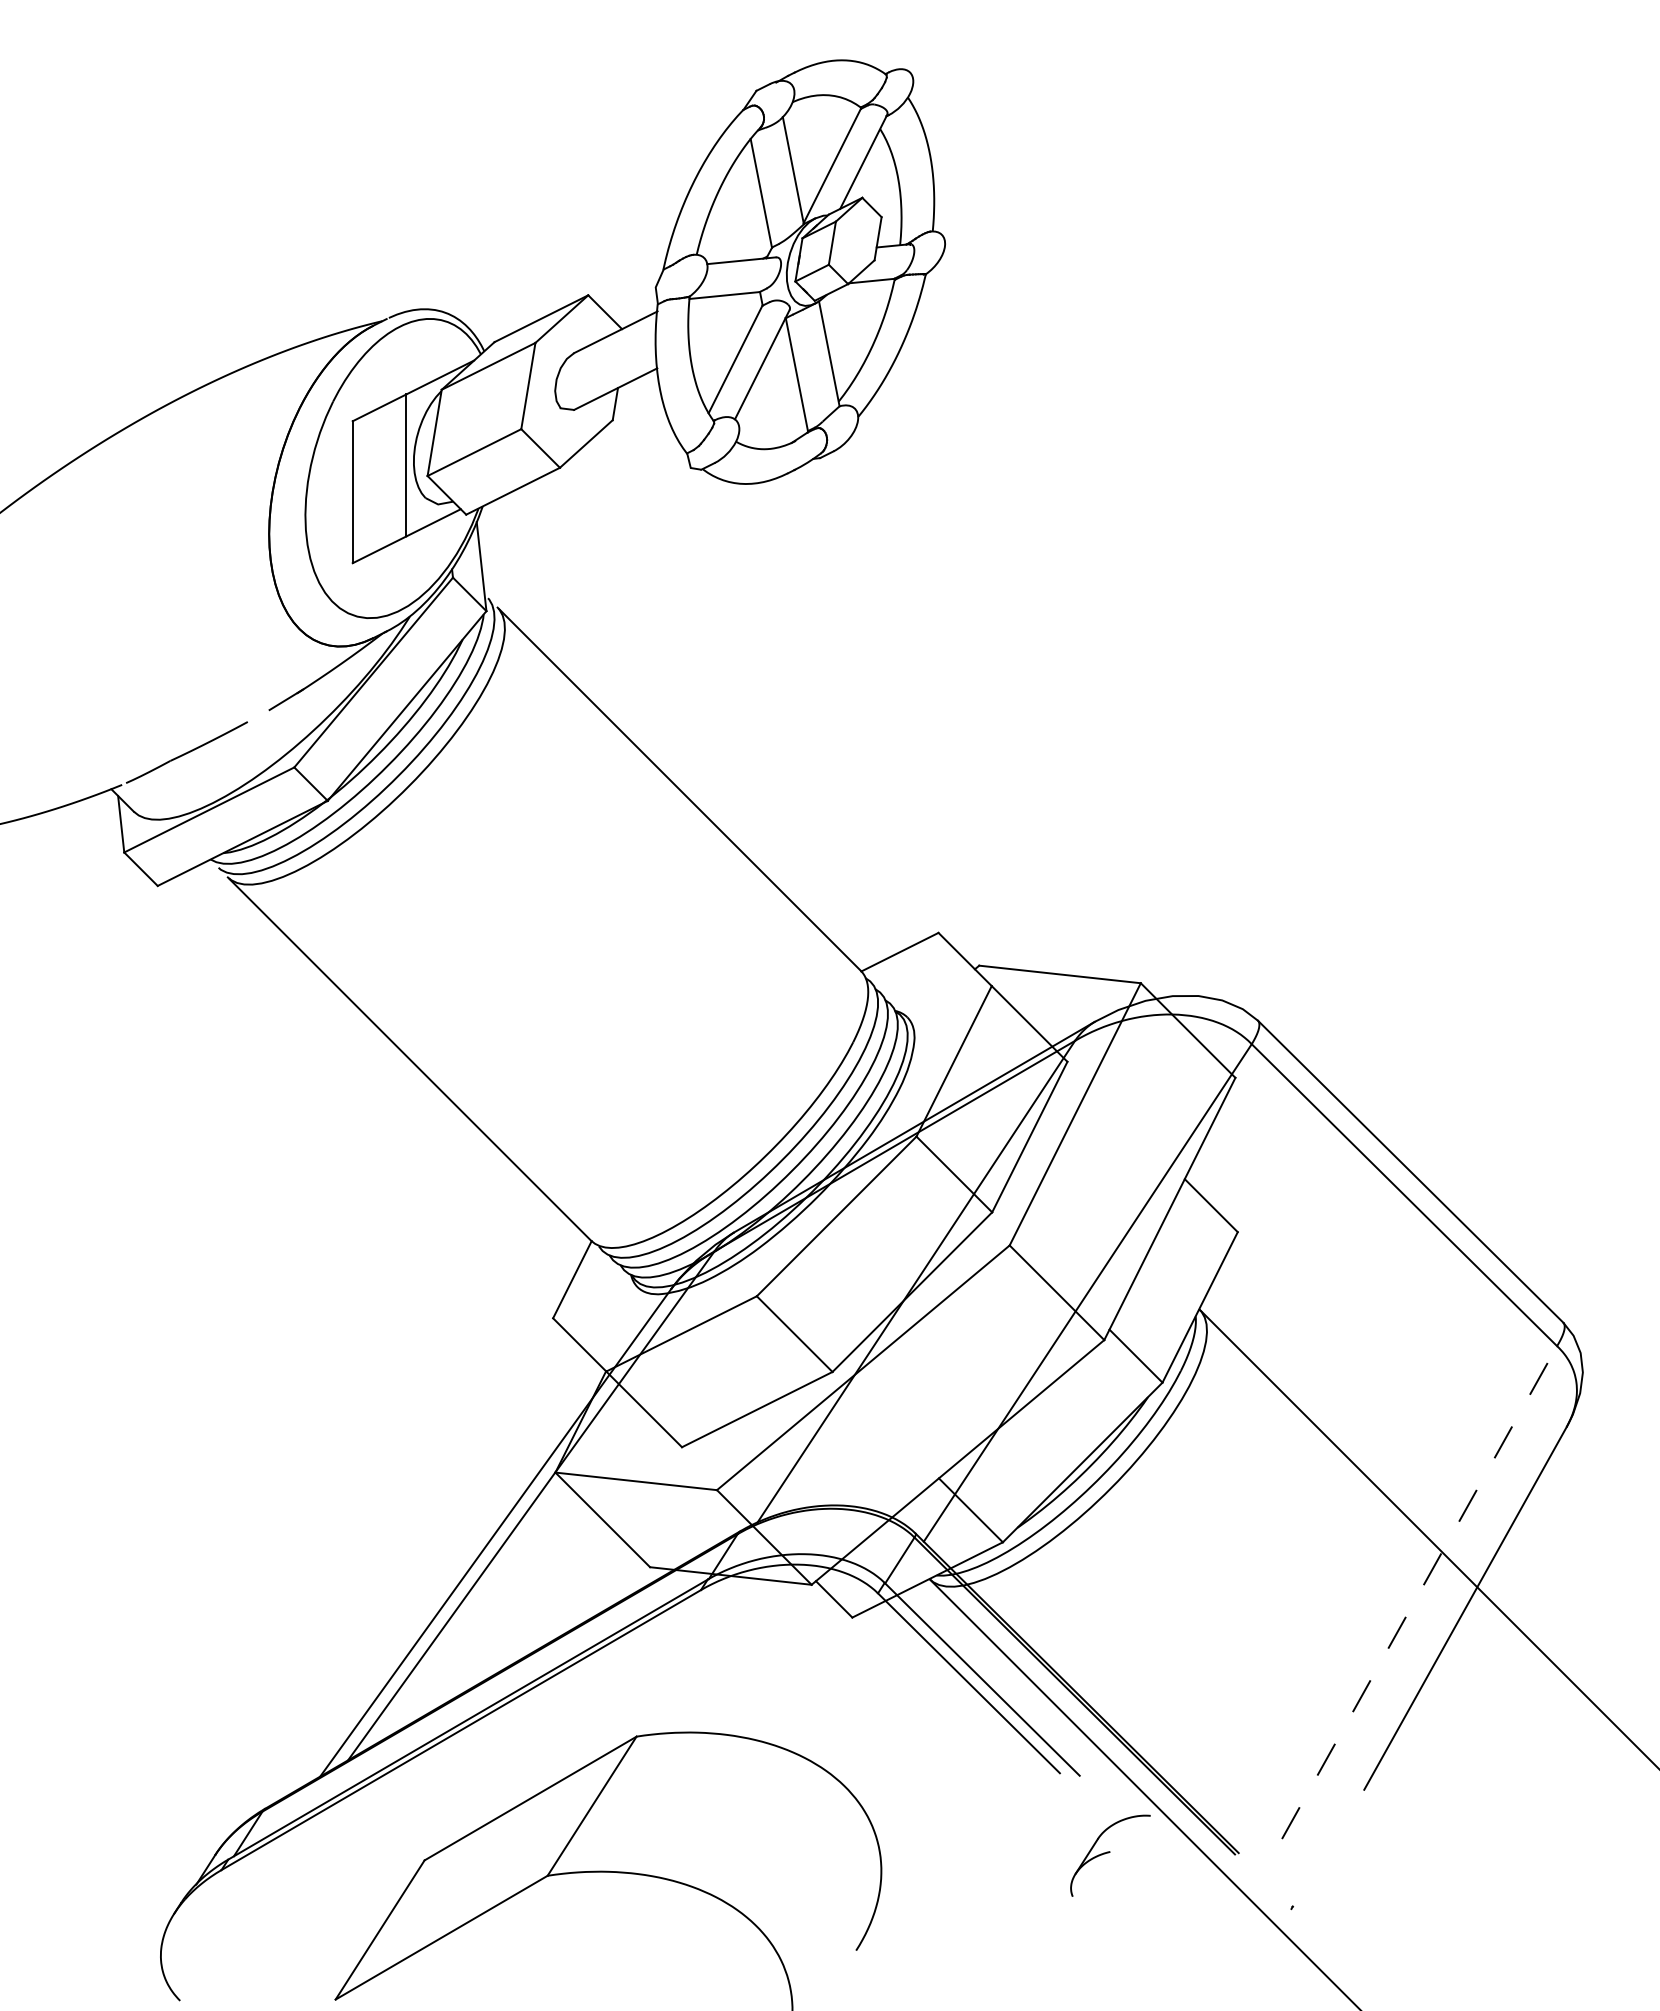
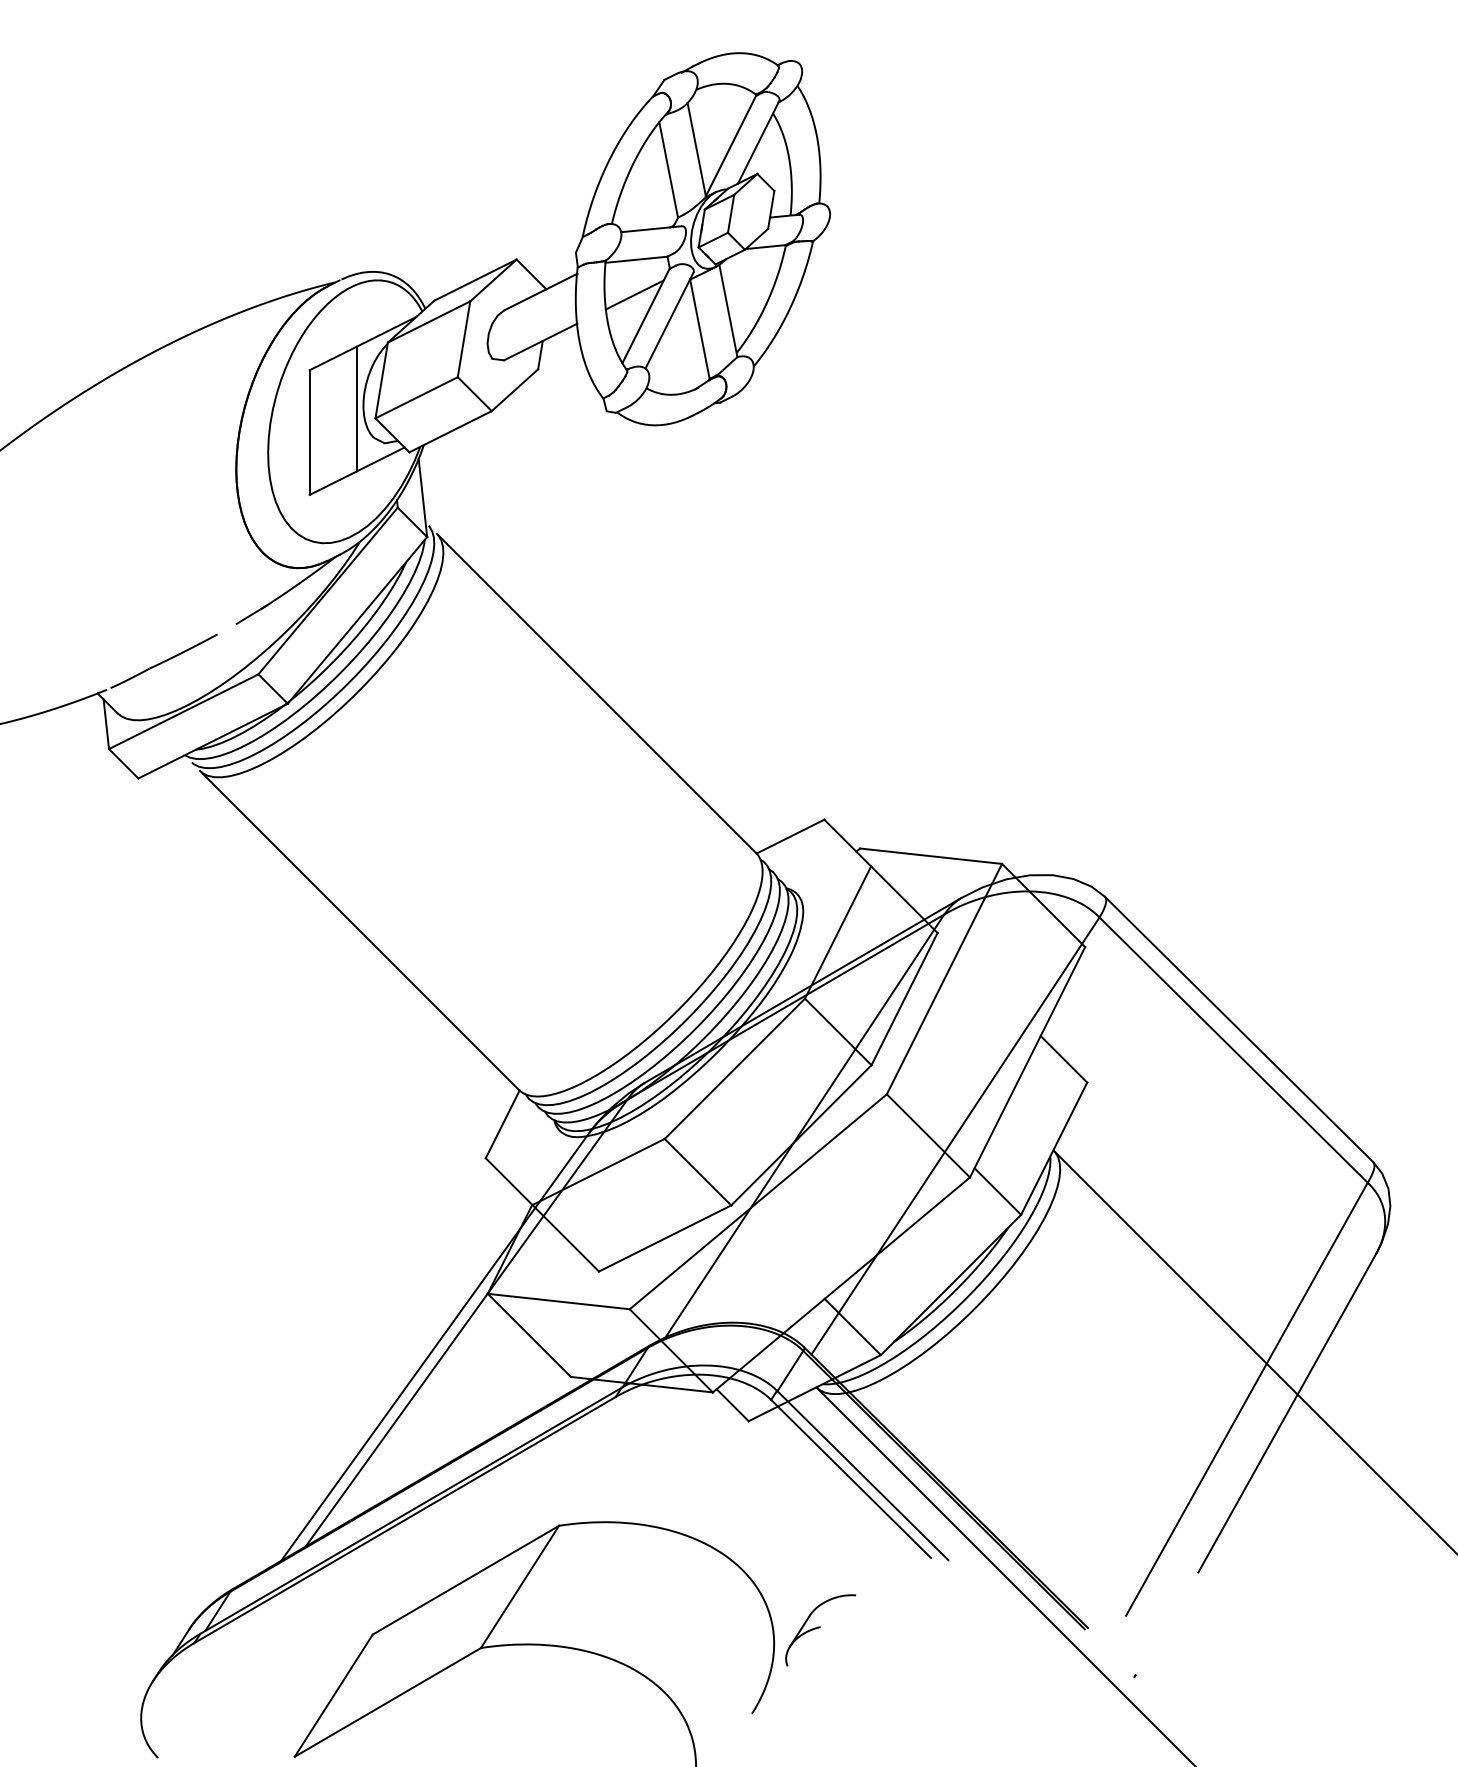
line: (722, 335) -> (634, 294), added
line: (1419, 1592) -> (1246, 1399), dashed -> solid
part: (1110, 1855) -> (820, 1630), moved

